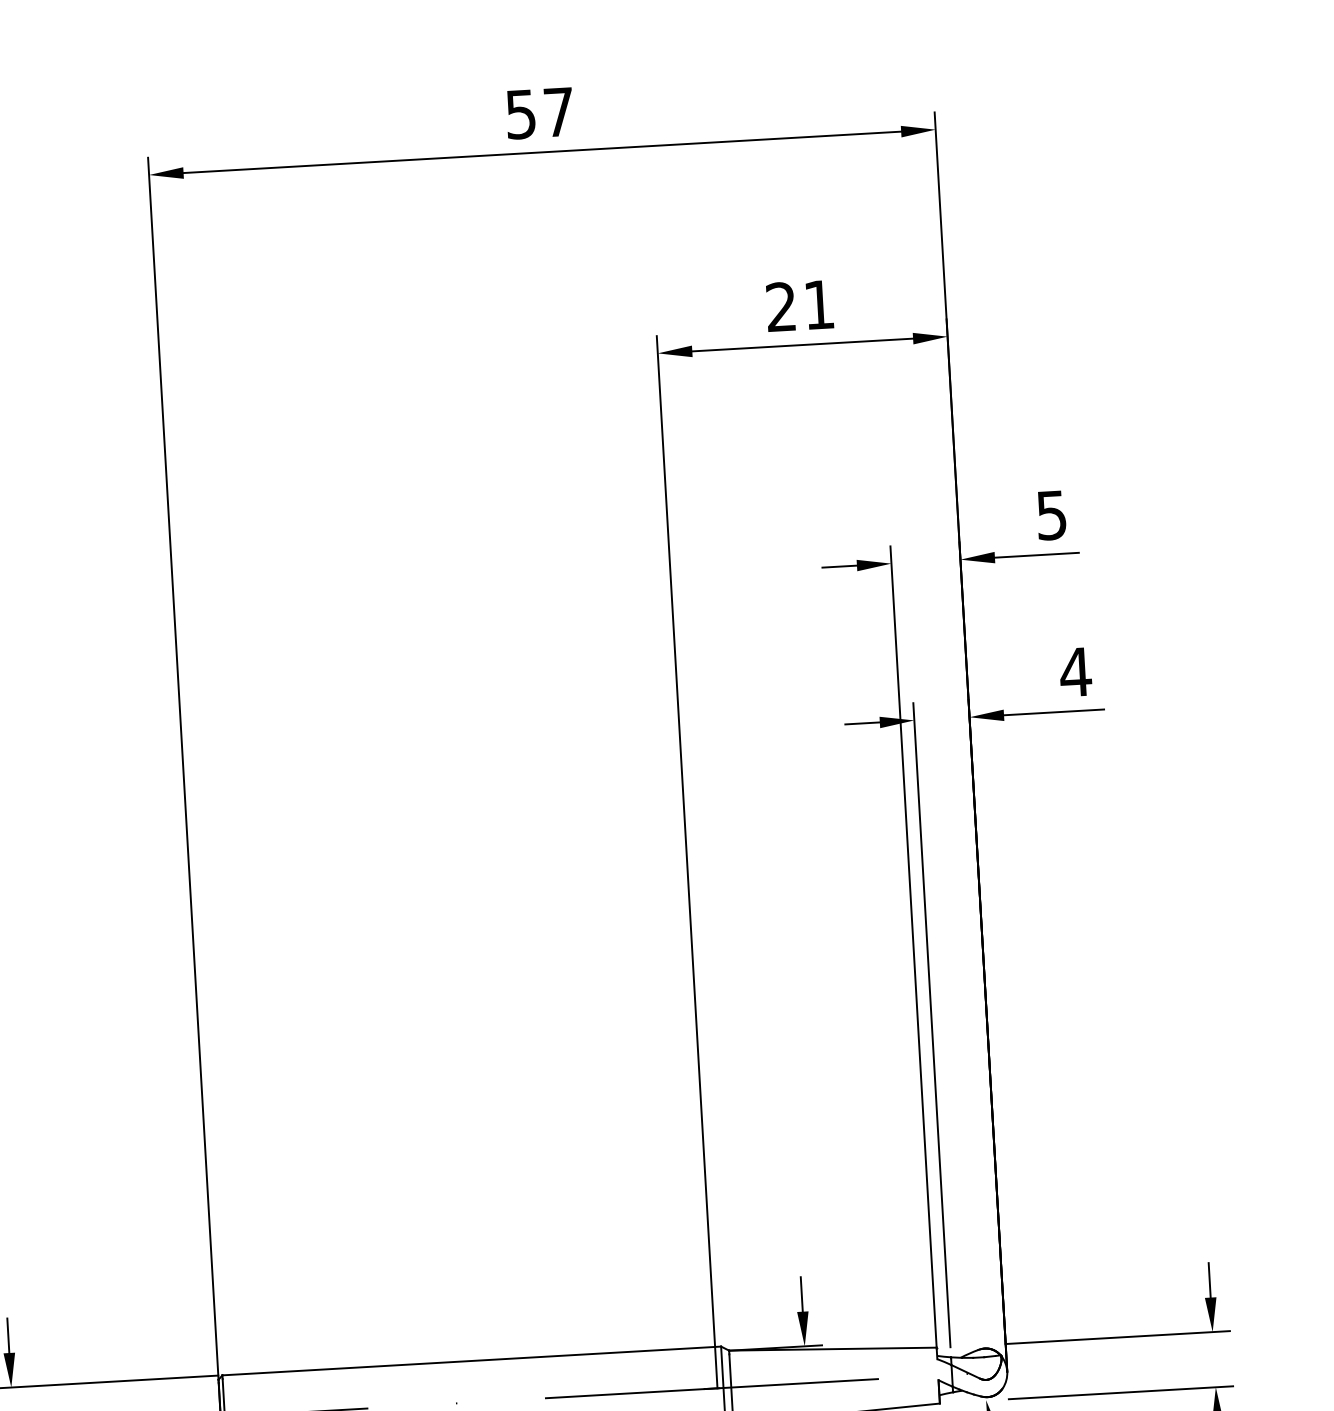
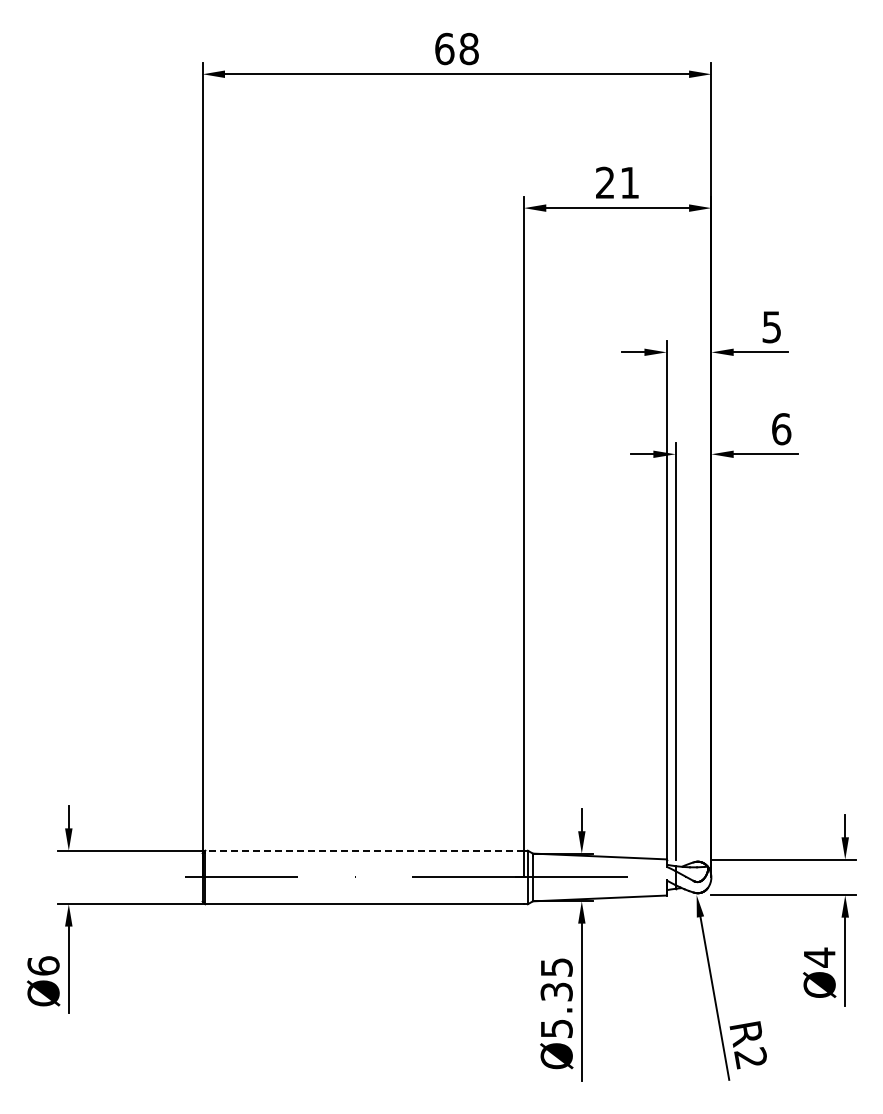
text: (539, 112) -> (456, 48), 57 -> 68
text: (1075, 672) -> (781, 429), 4 -> 6
line: (468, 1360) -> (364, 850), solid -> dashed

